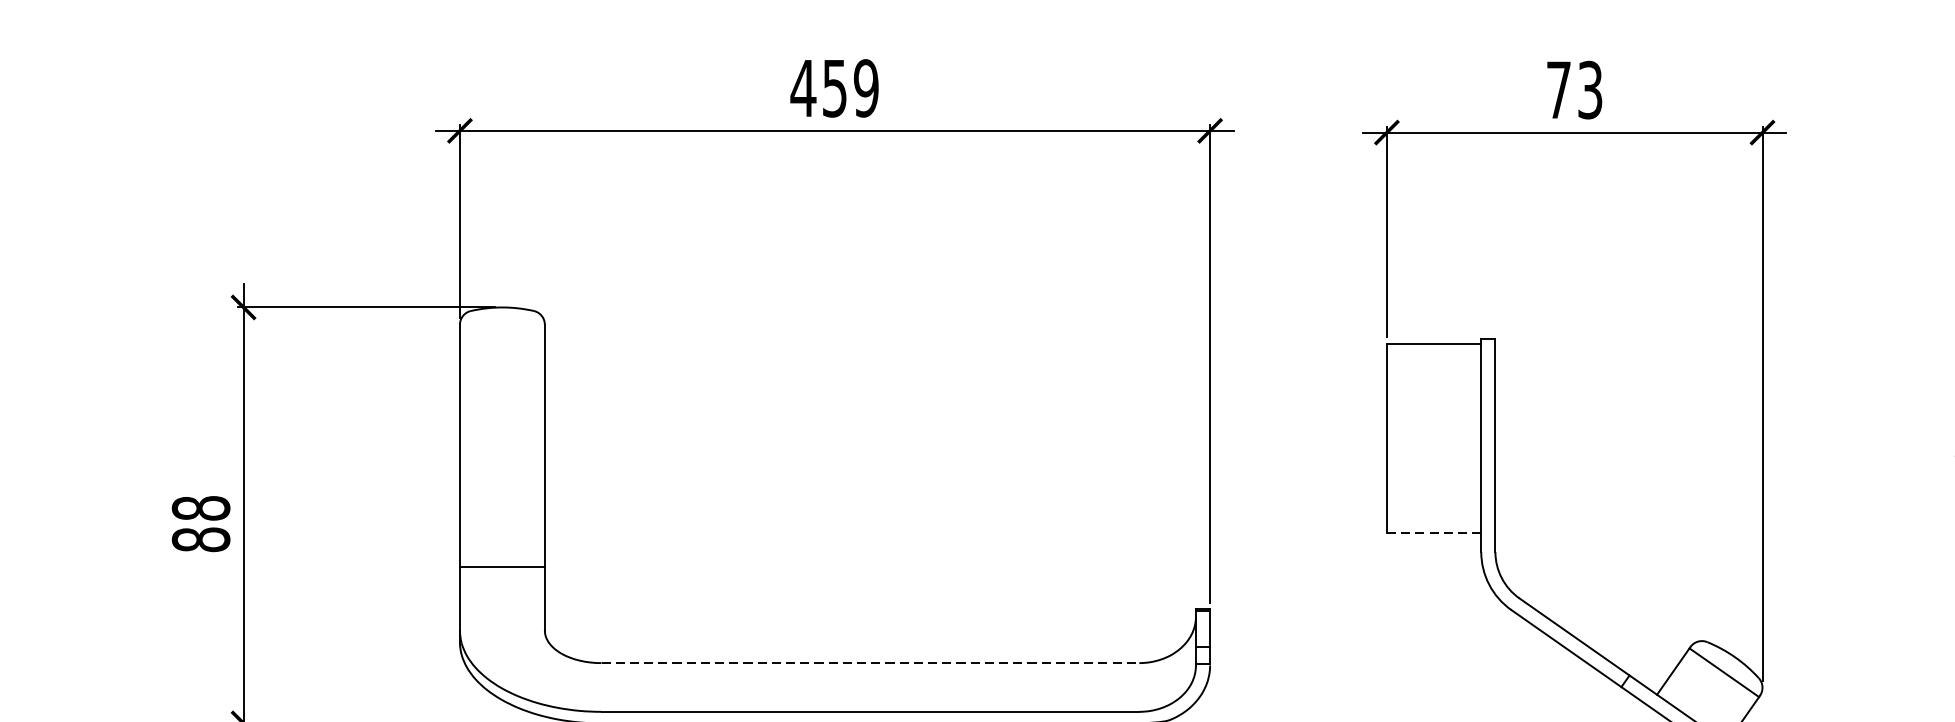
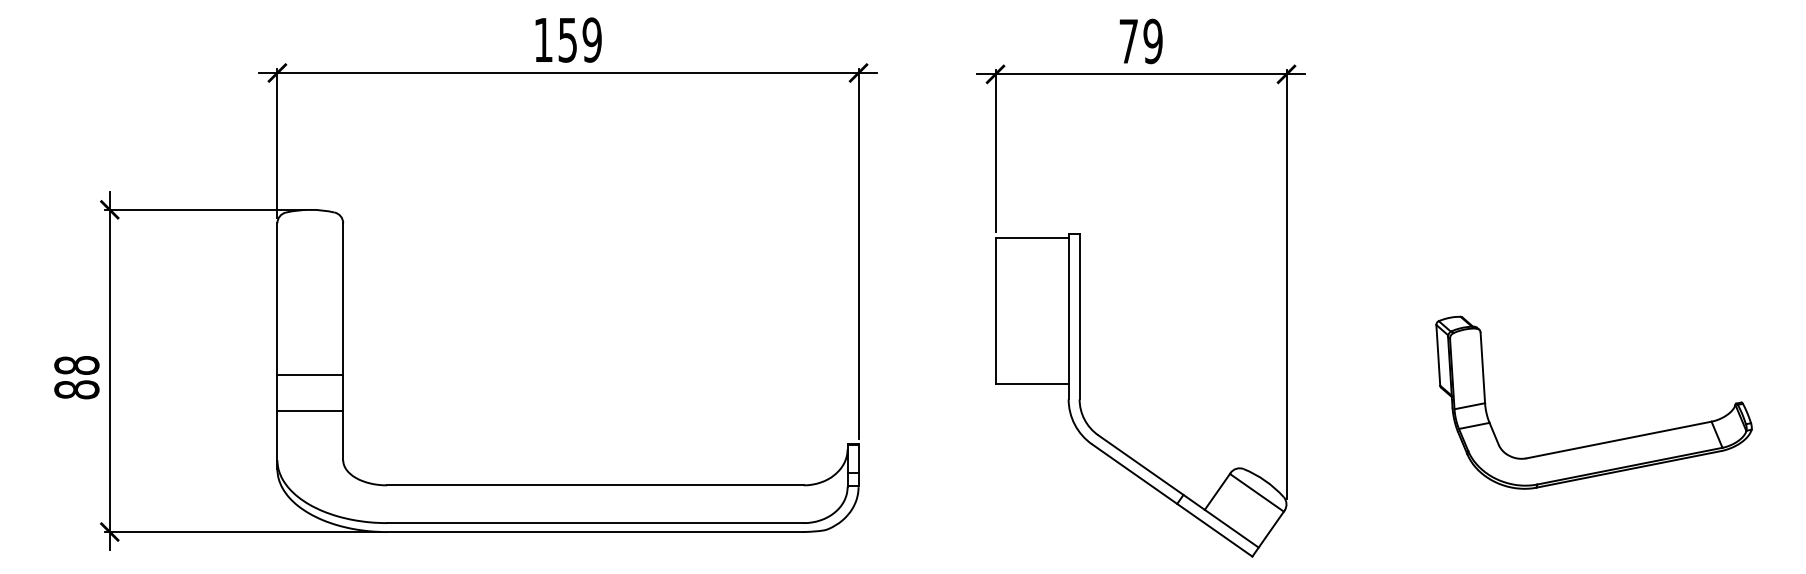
text: (803, 87) -> (543, 39), 459 -> 159
text: (1589, 90) -> (1152, 41), 73 -> 79
line: (502, 520) -> (310, 374), added
line: (1434, 532) -> (1032, 384), dashed -> solid
line: (870, 663) -> (595, 485), dashed -> solid

